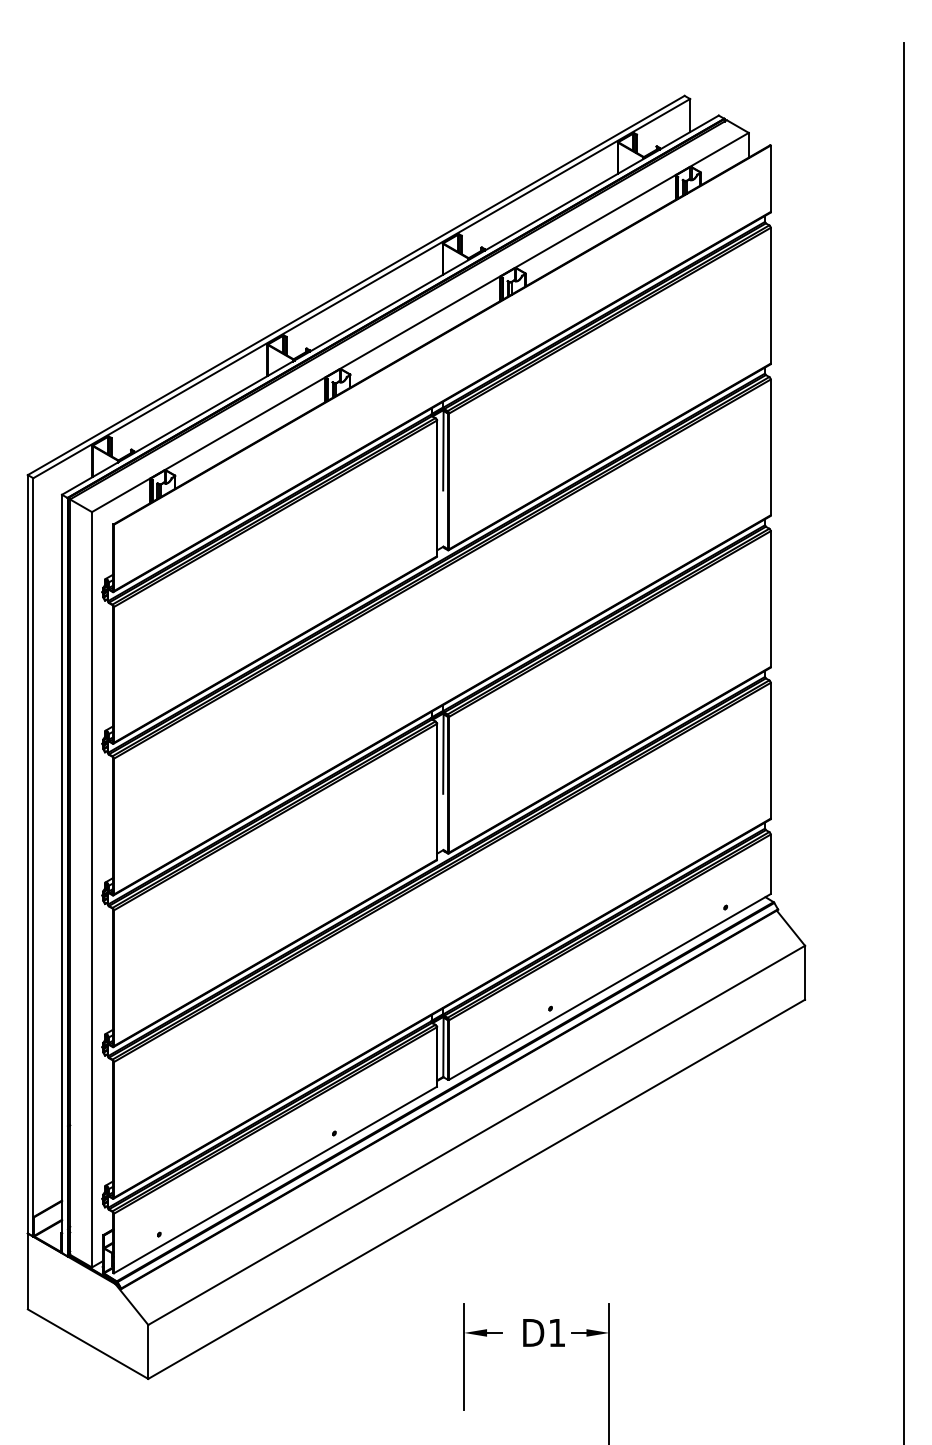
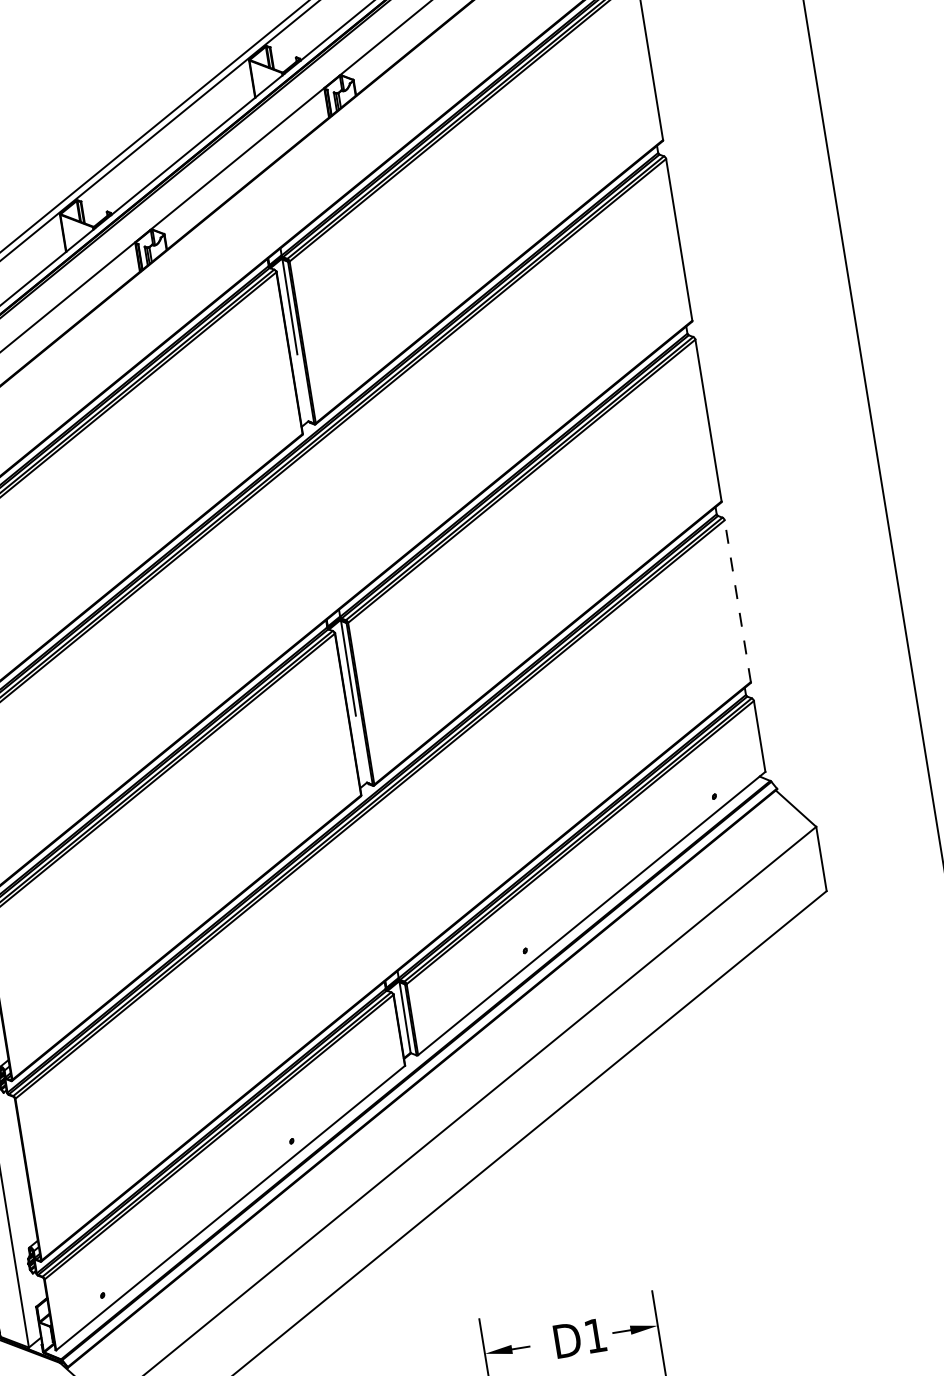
line: (770, 750) -> (737, 600), solid -> dashed

